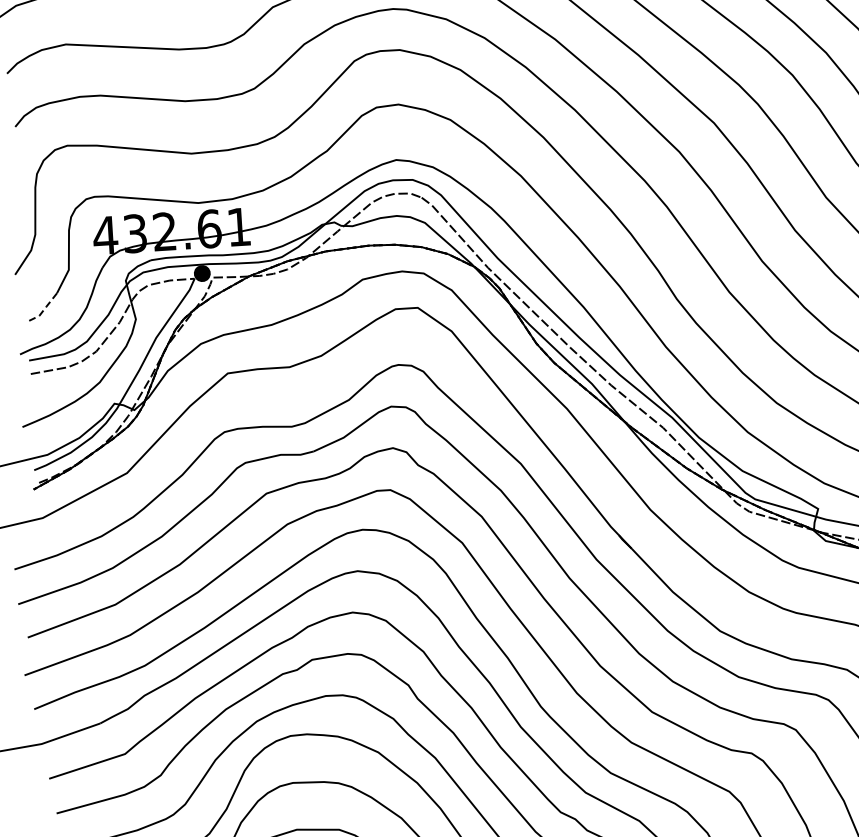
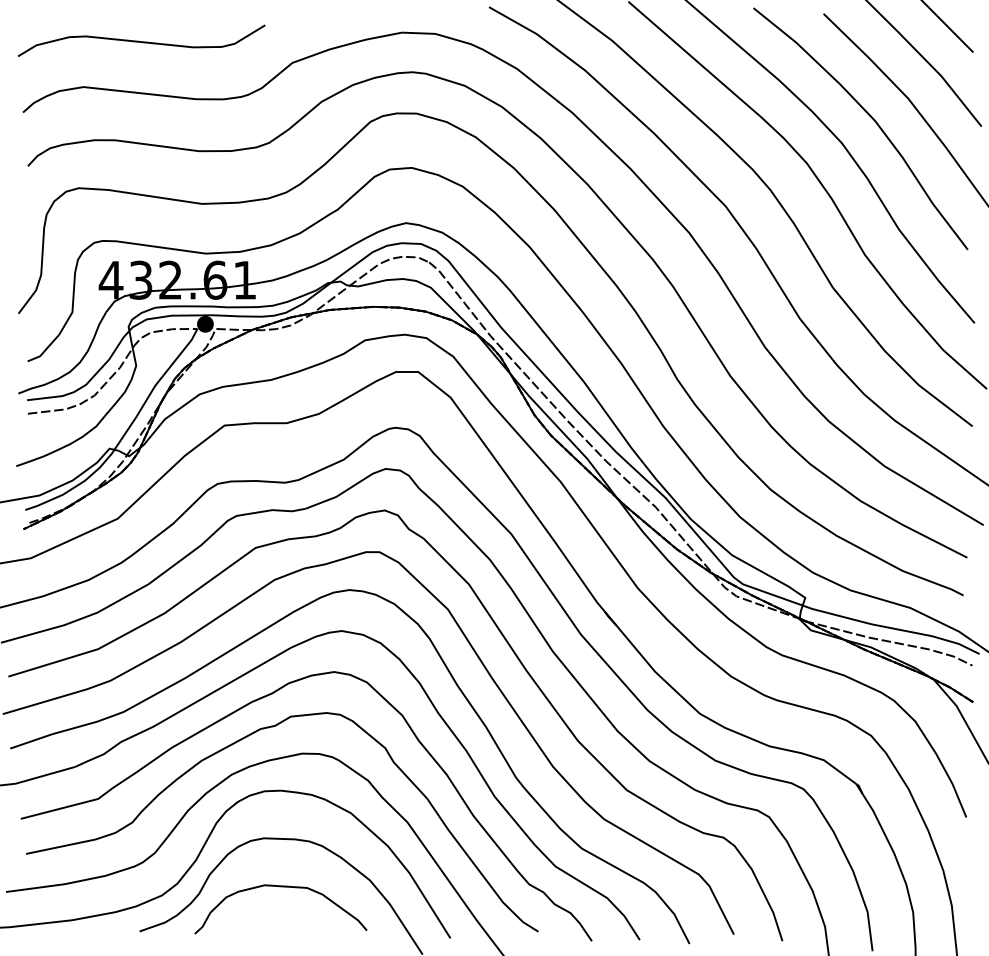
line: (44, 309) -> (45, 350), dashed -> solid

